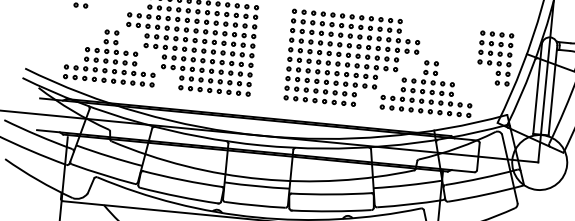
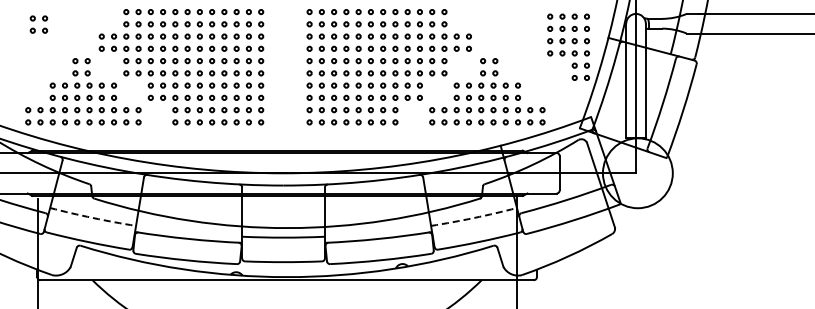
arc: (108, 156) -> (92, 217), solid -> dashed
arc: (408, 184) -> (474, 217), solid -> dashed

